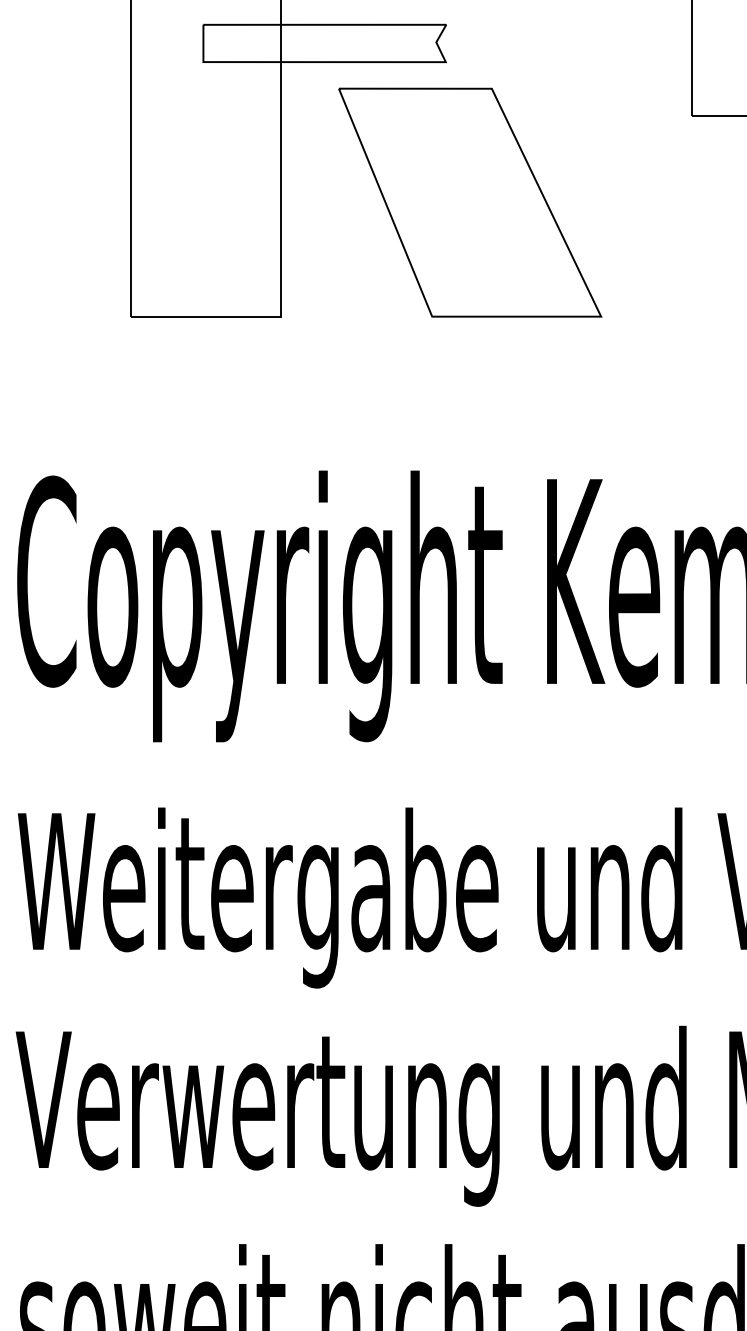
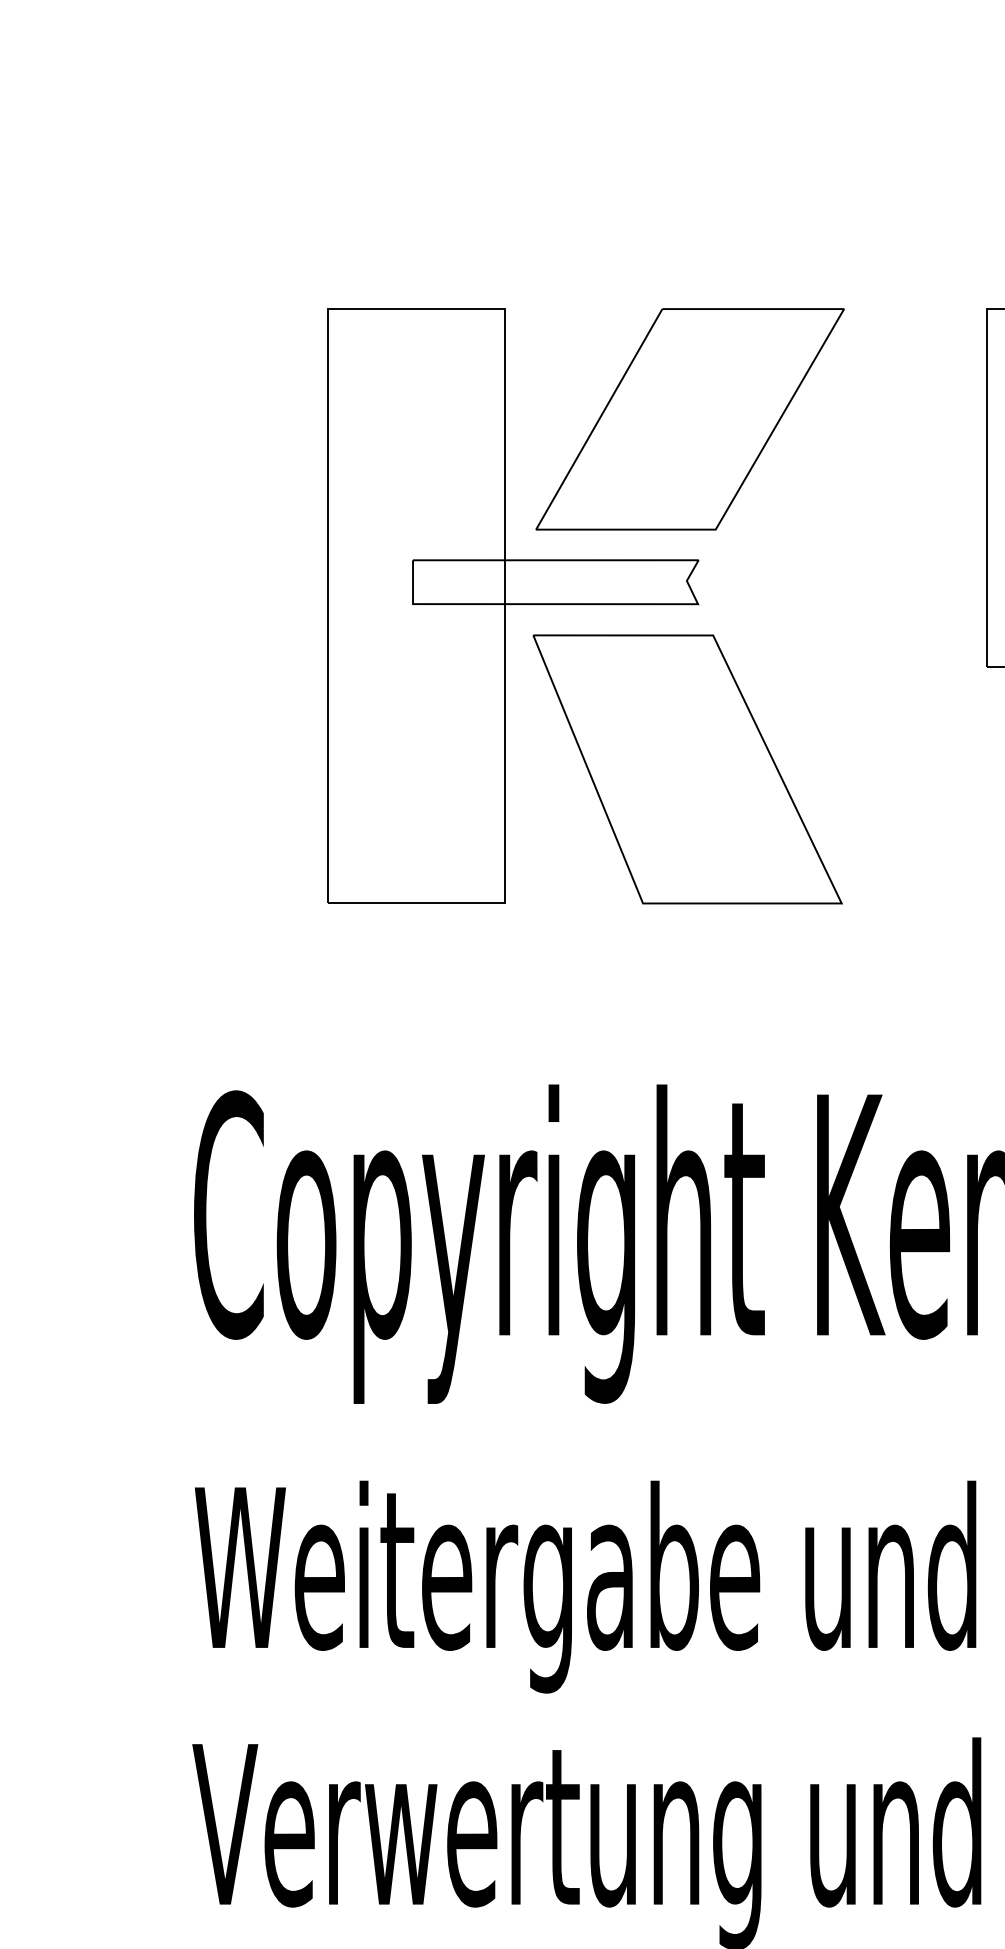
part: (470, 202) -> (687, 769), moved

